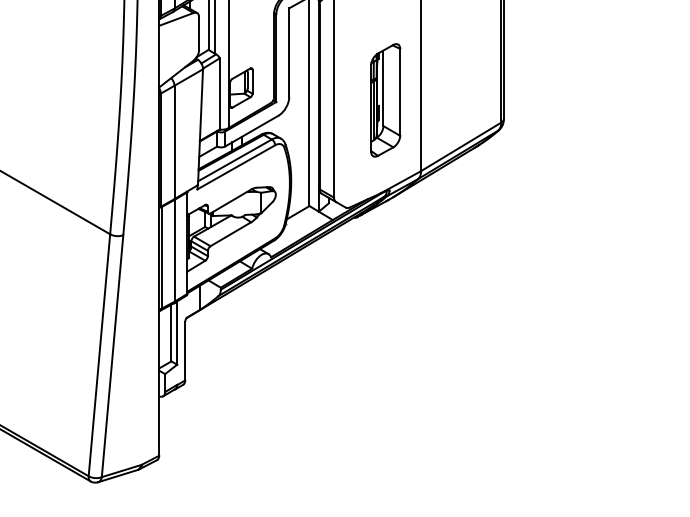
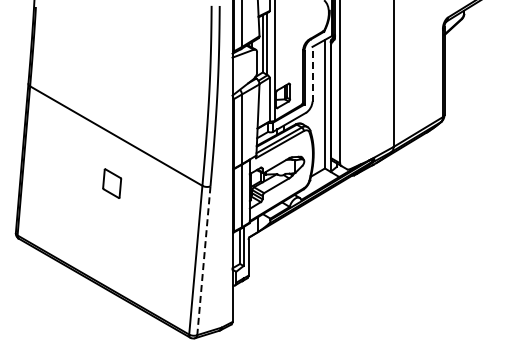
line: (289, 51) -> (312, 73), solid -> dashed
part: (385, 100) -> (371, 103), removed
line: (111, 355) -> (203, 260), solid -> dashed

